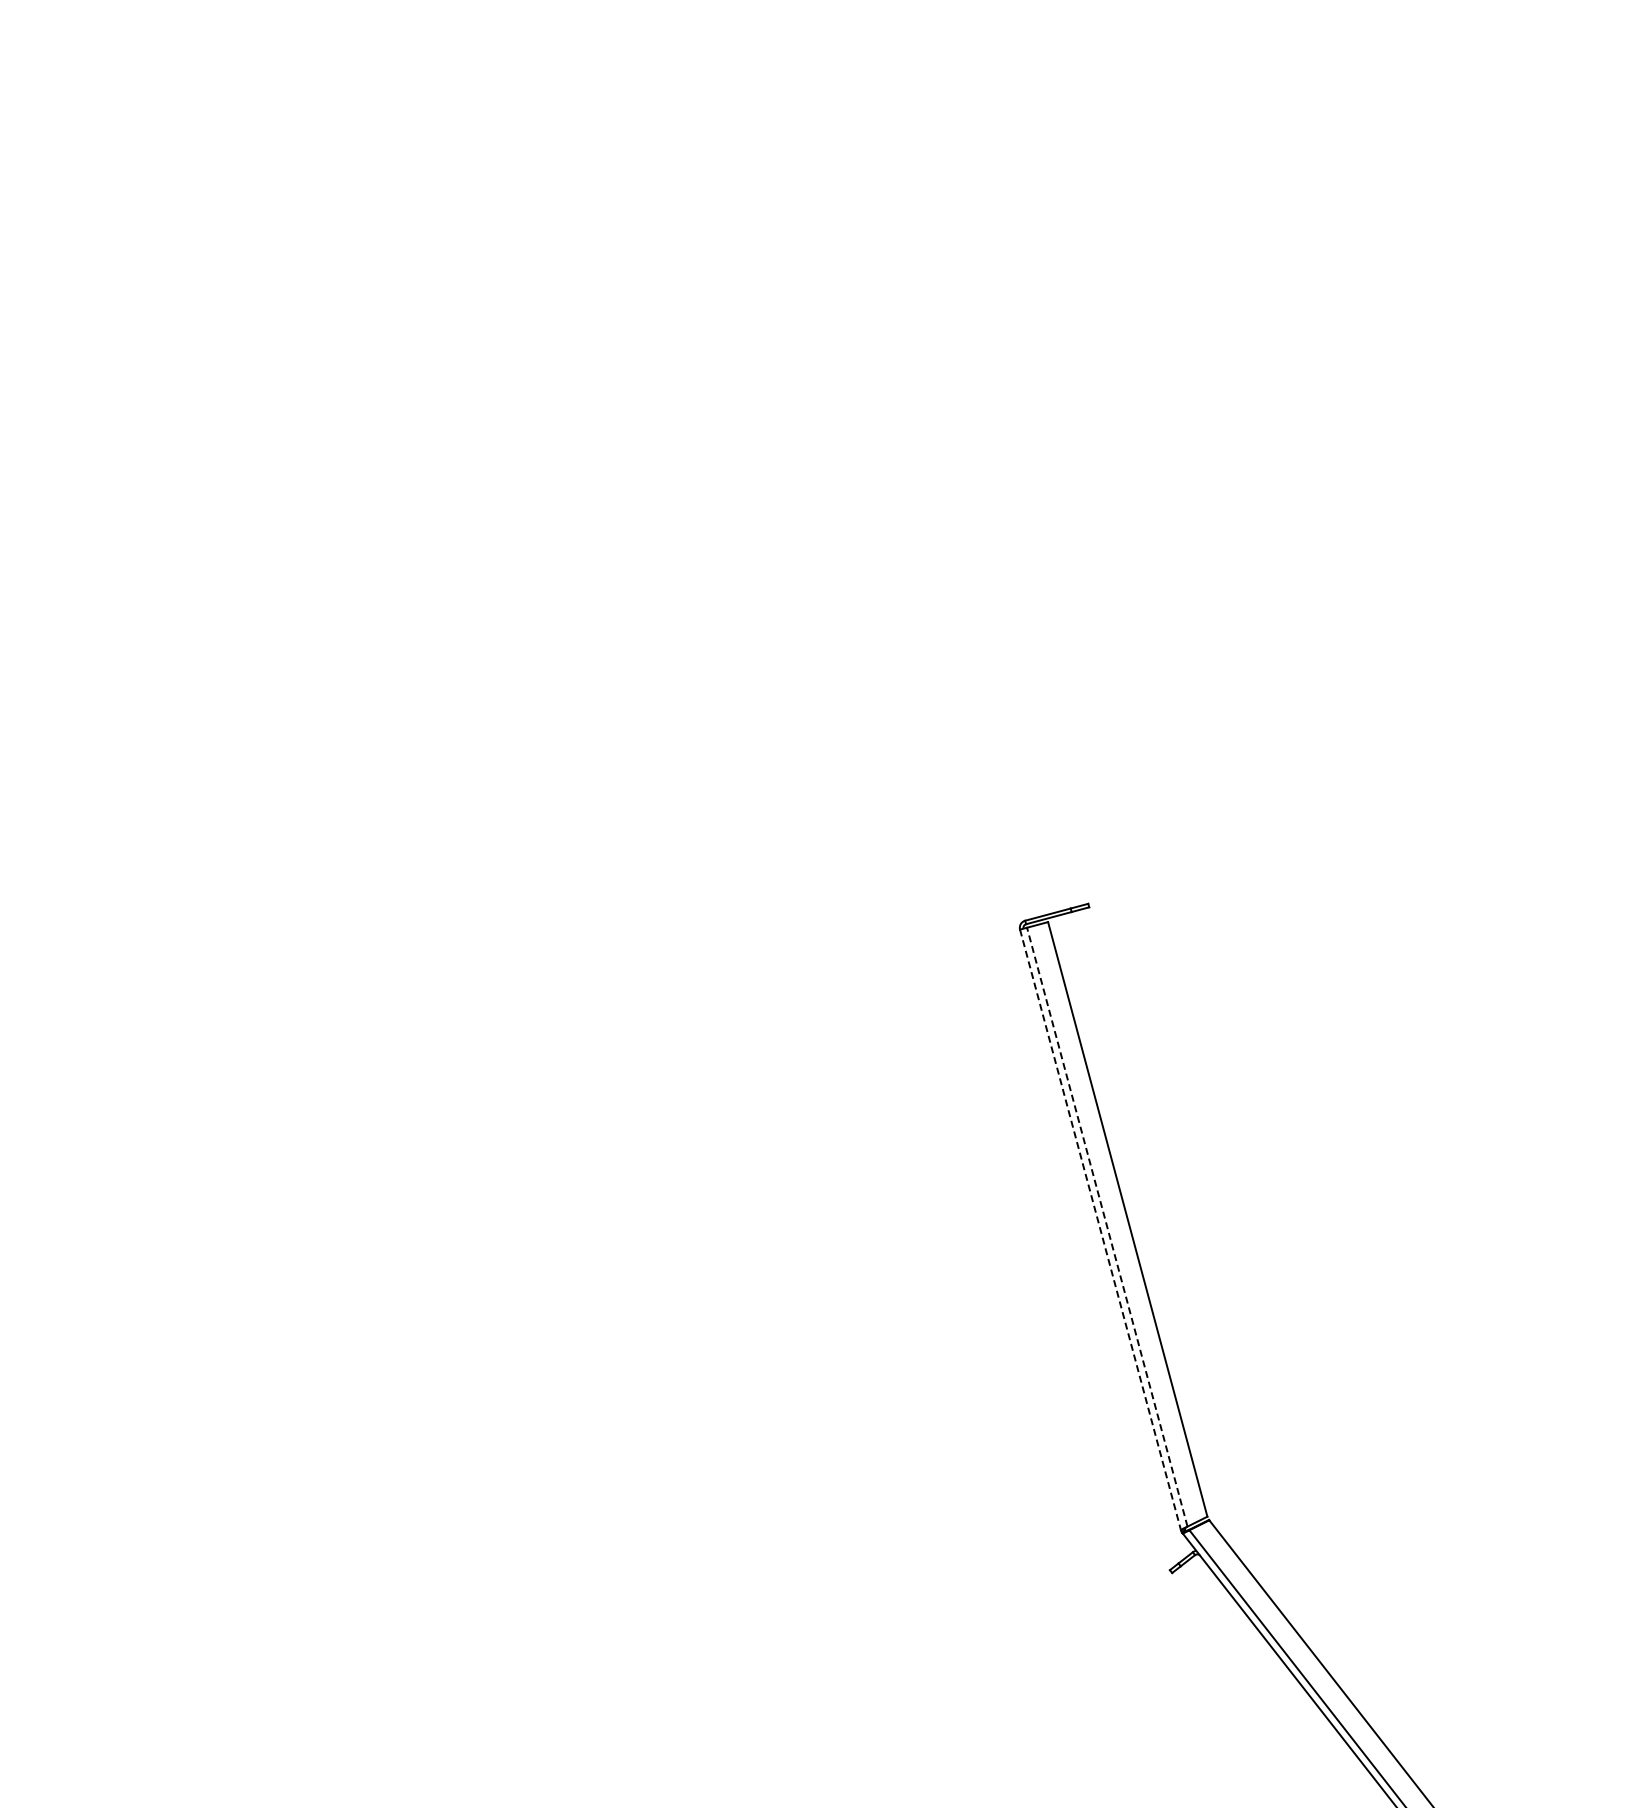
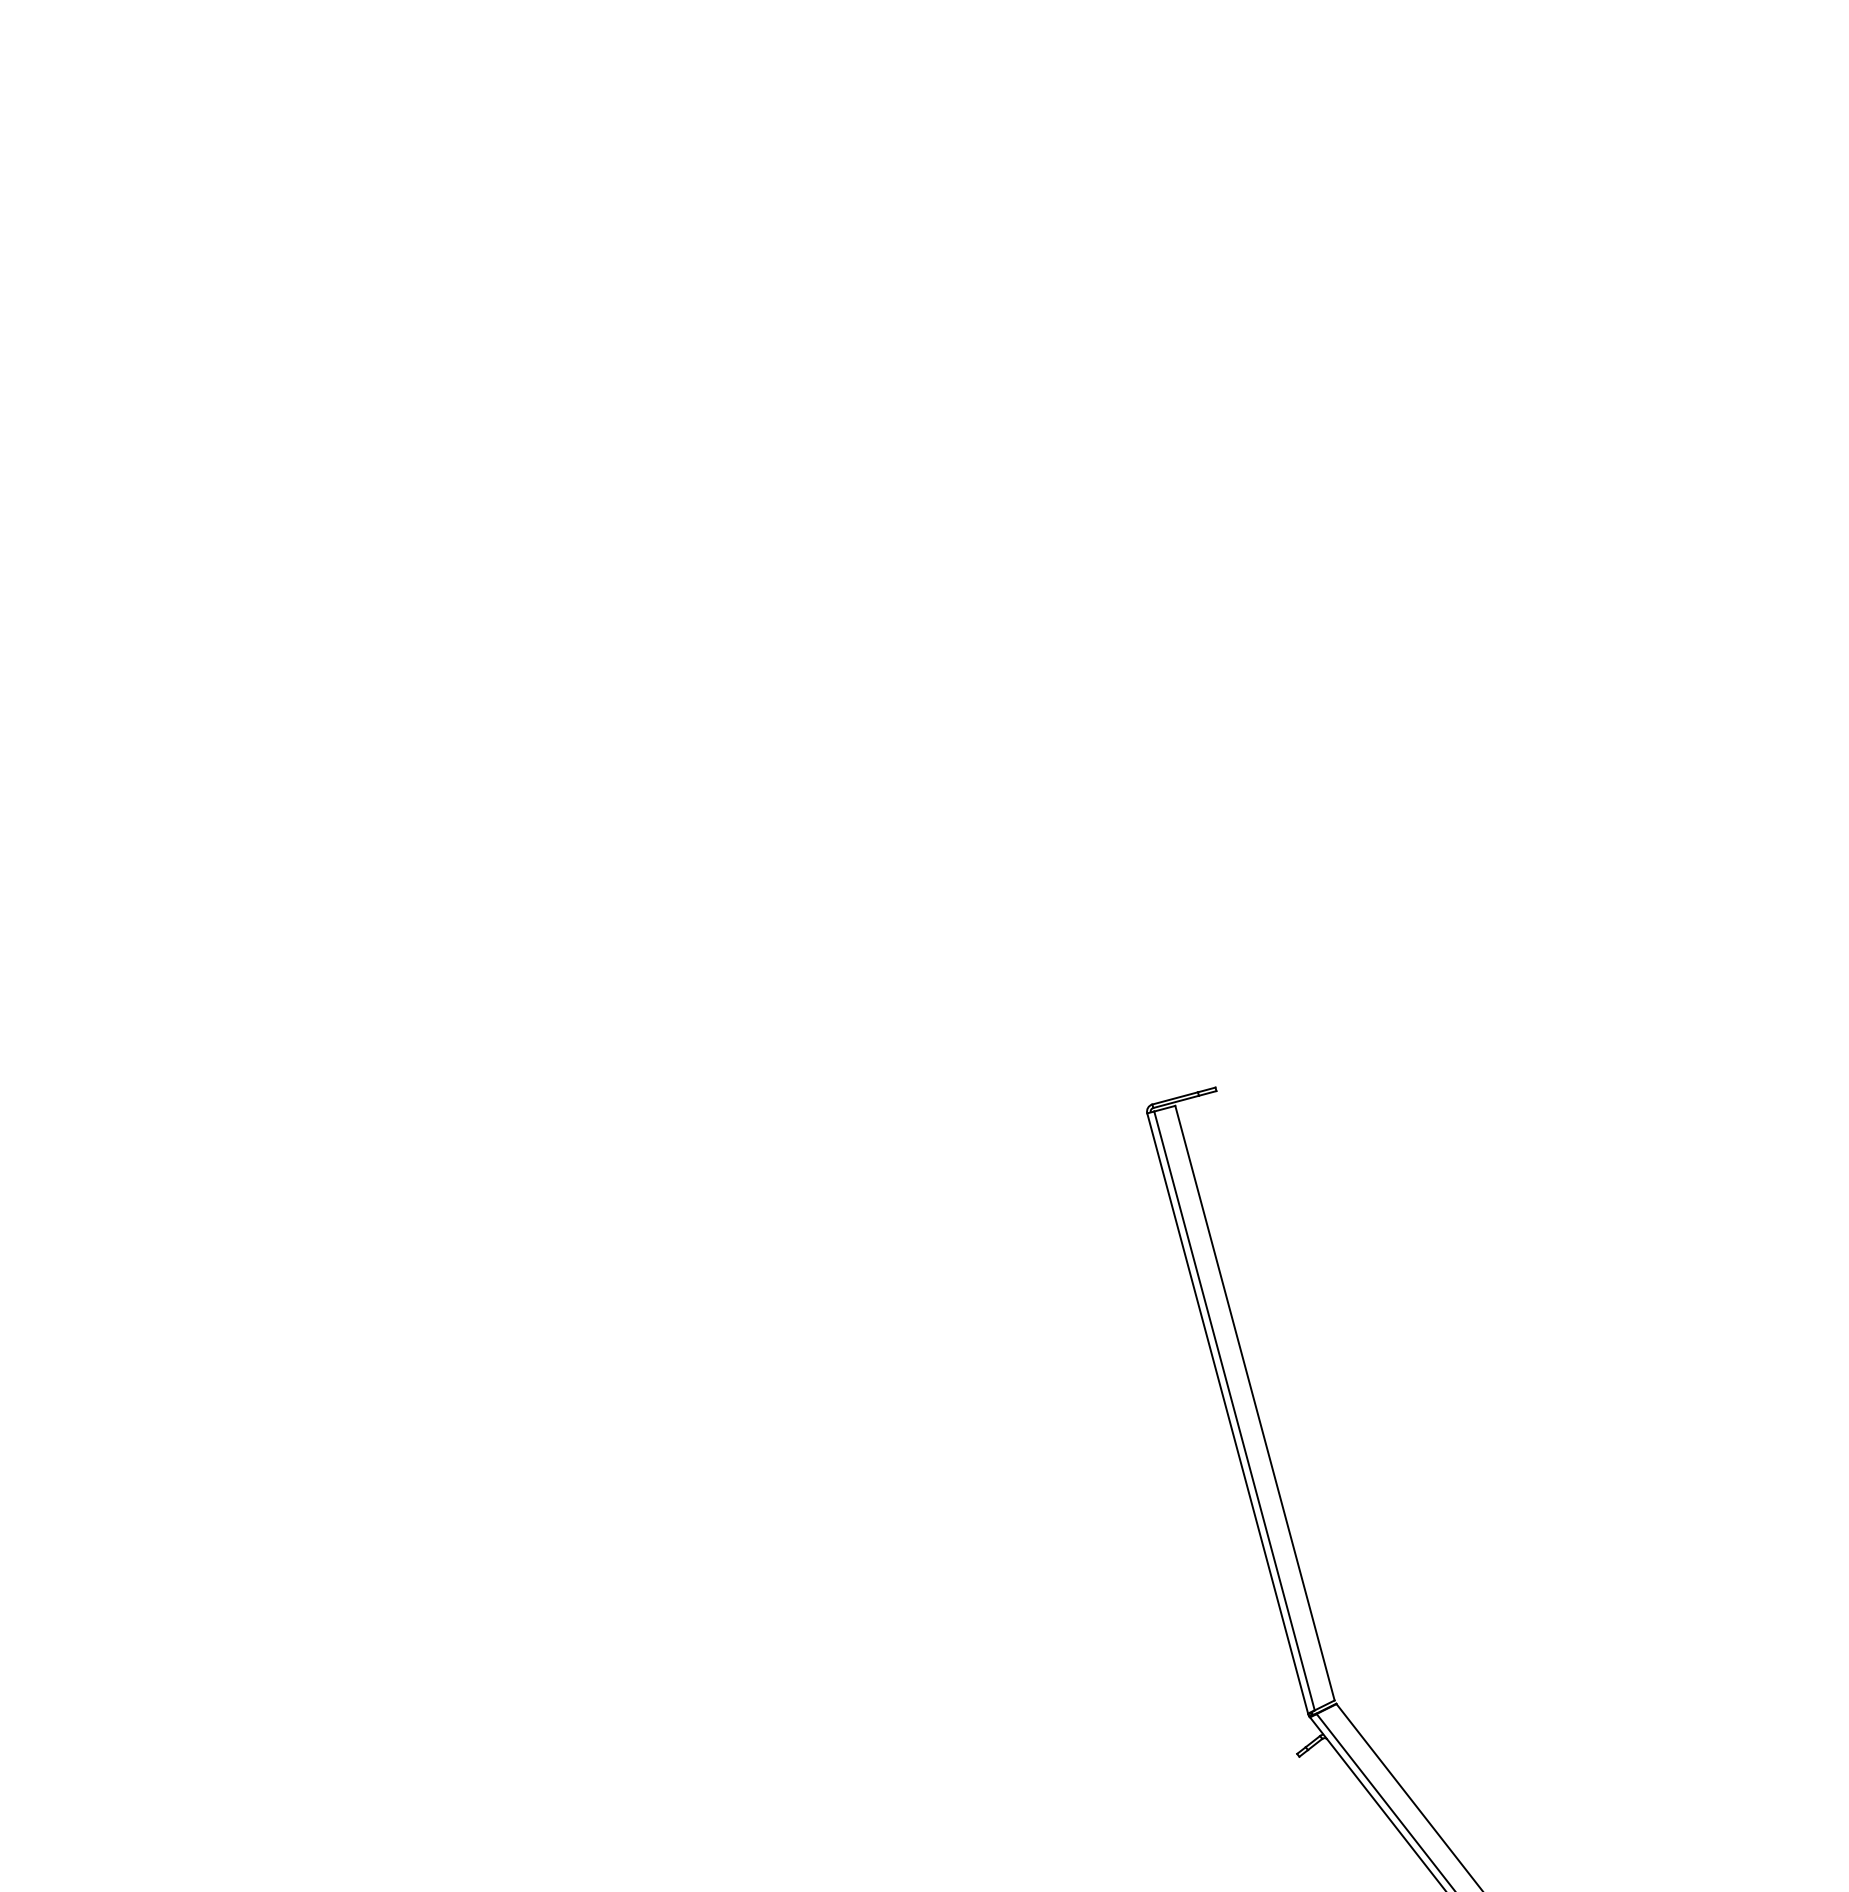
line: (1107, 1226) -> (1234, 1410), dashed -> solid
line: (1100, 1229) -> (1227, 1413), dashed -> solid

